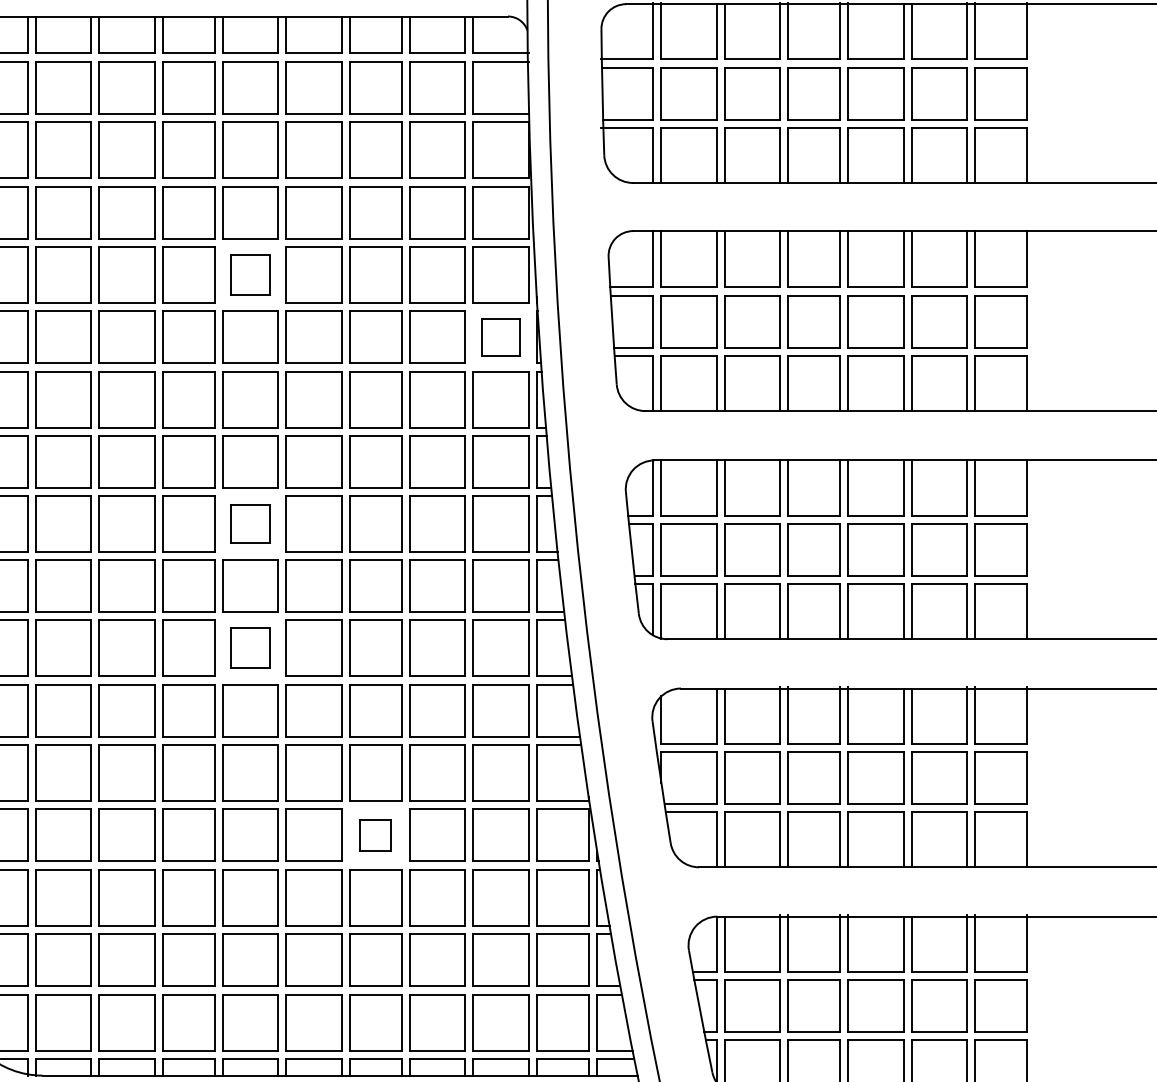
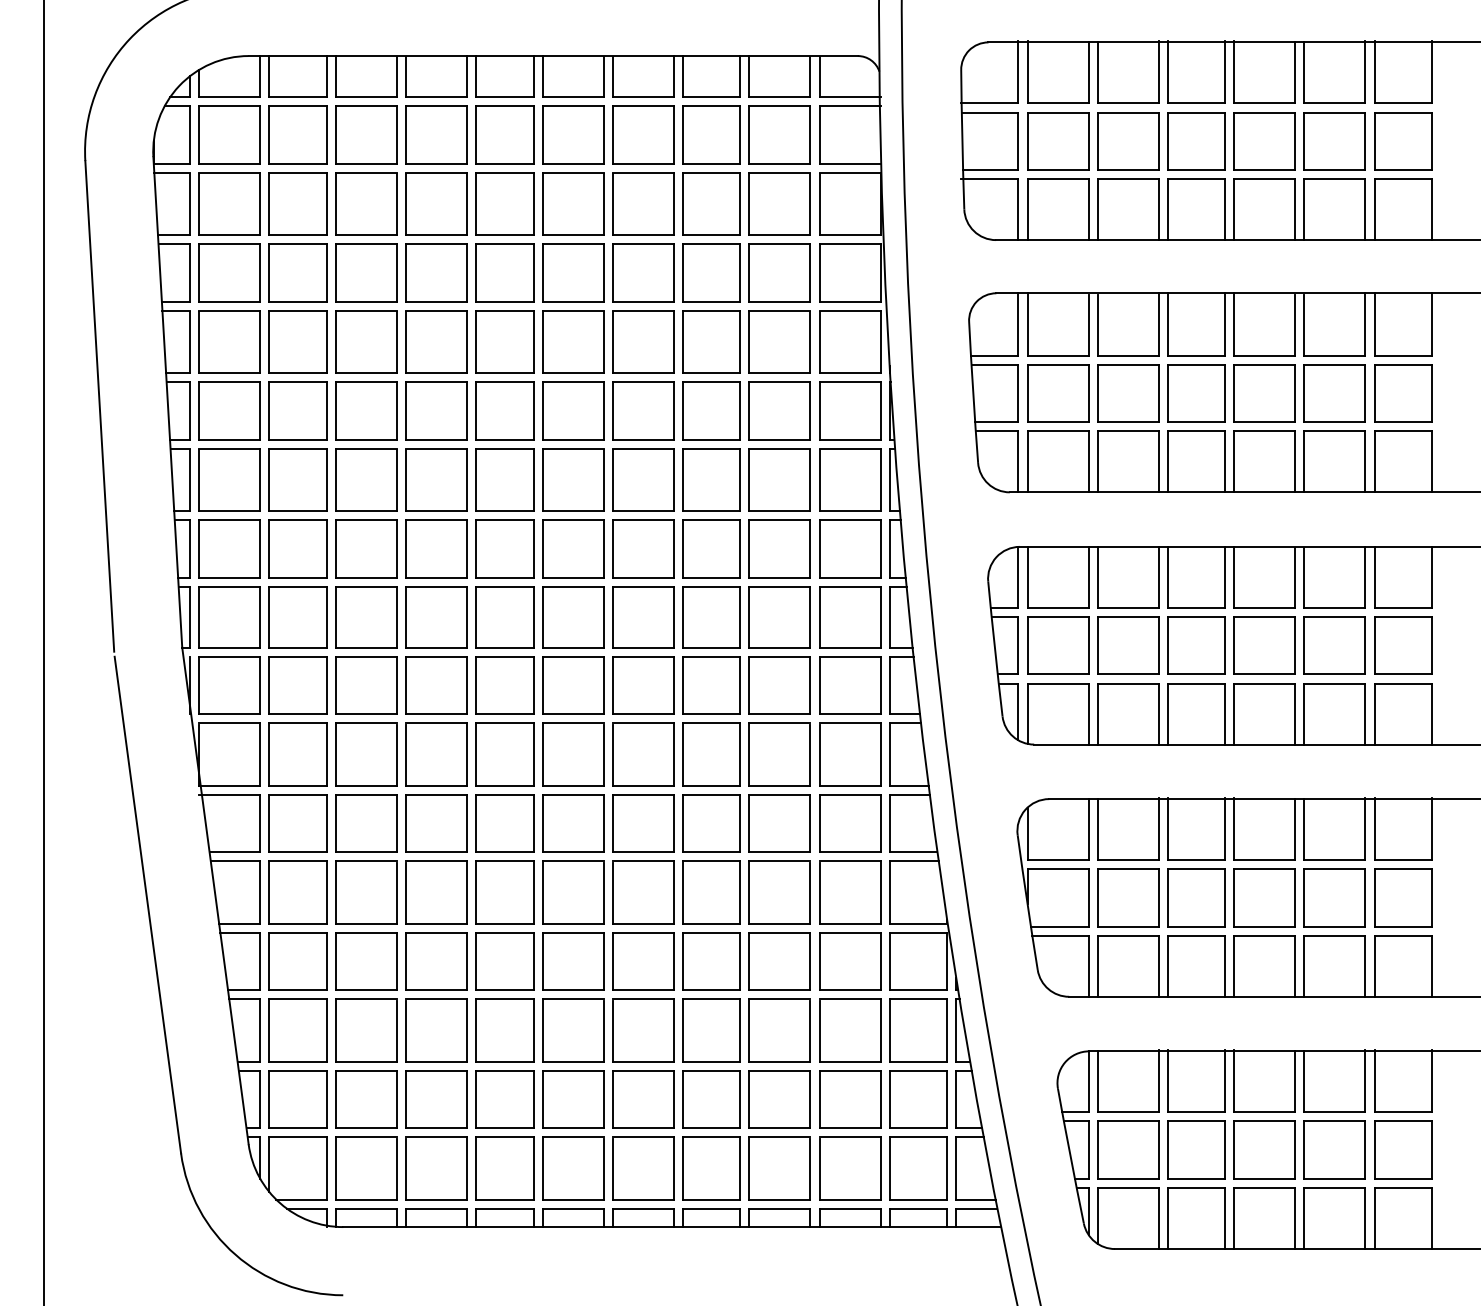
part: (250, 274) -> (573, 341), size x1.43
part: (501, 337) -> (850, 410), size x1.43
part: (250, 524) -> (573, 617), size x1.43
part: (250, 648) -> (573, 754), size x1.43
part: (375, 835) -> (711, 961), size x1.67

